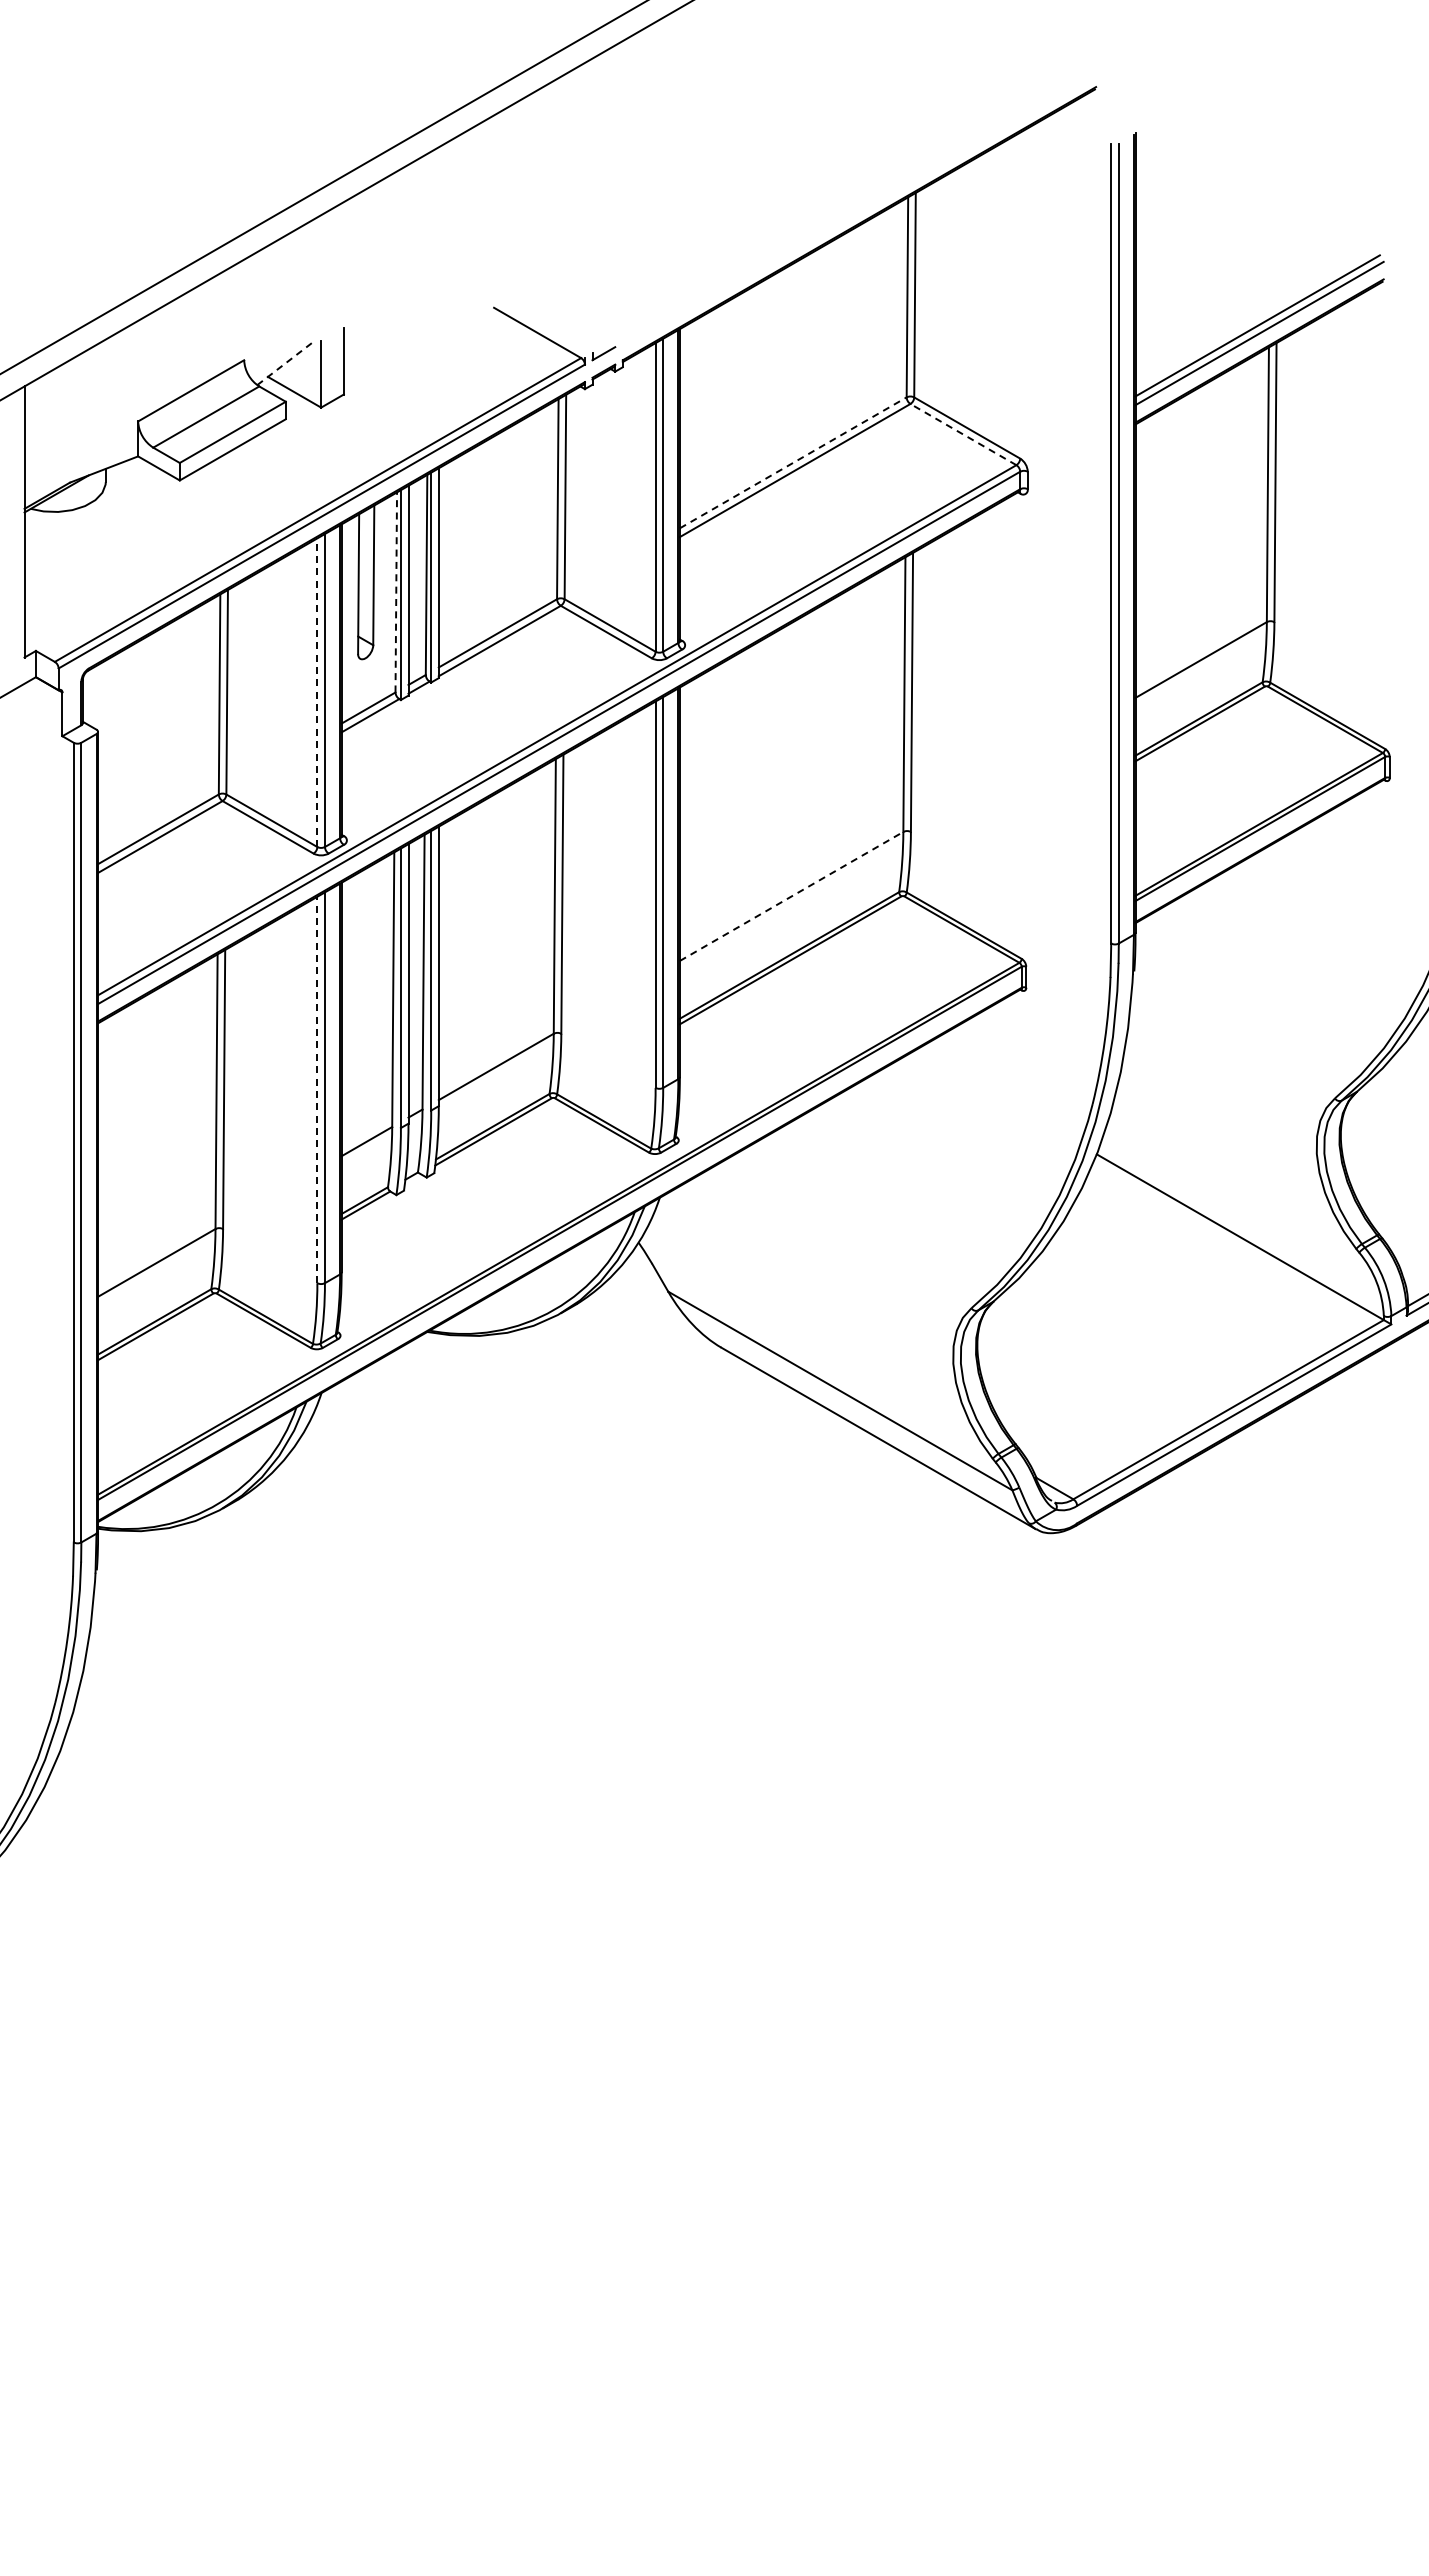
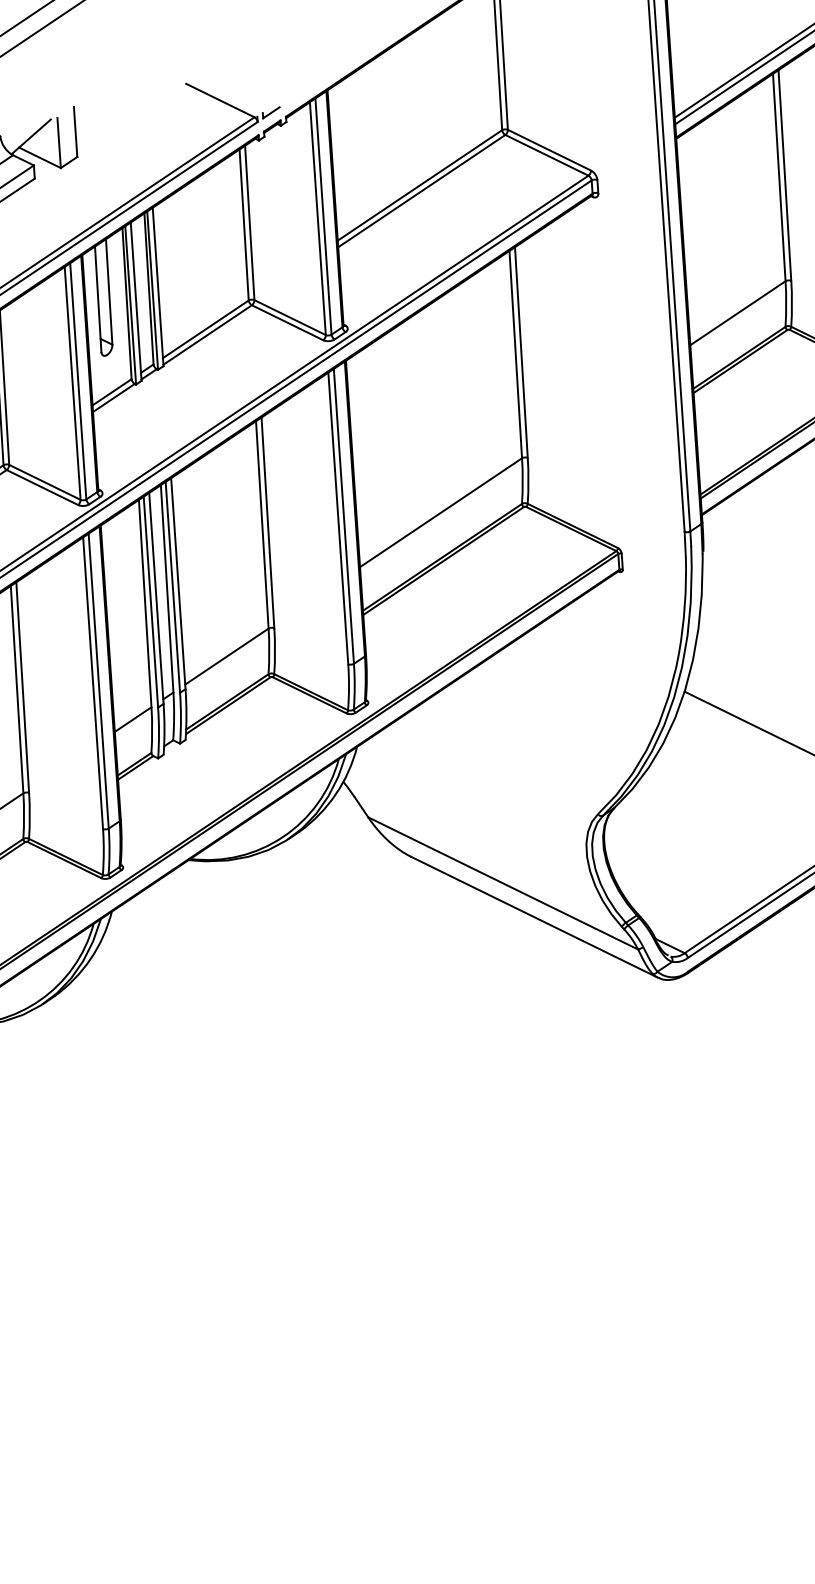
line: (284, 363) -> (30, 136), dashed -> solid
line: (963, 434) -> (546, 155), dashed -> solid
line: (793, 462) -> (420, 185), dashed -> solid
line: (396, 591) -> (127, 302), dashed -> solid
line: (317, 692) -> (72, 383), dashed -> solid
line: (792, 896) -> (441, 512), dashed -> solid
line: (317, 1089) -> (93, 682), dashed -> solid

